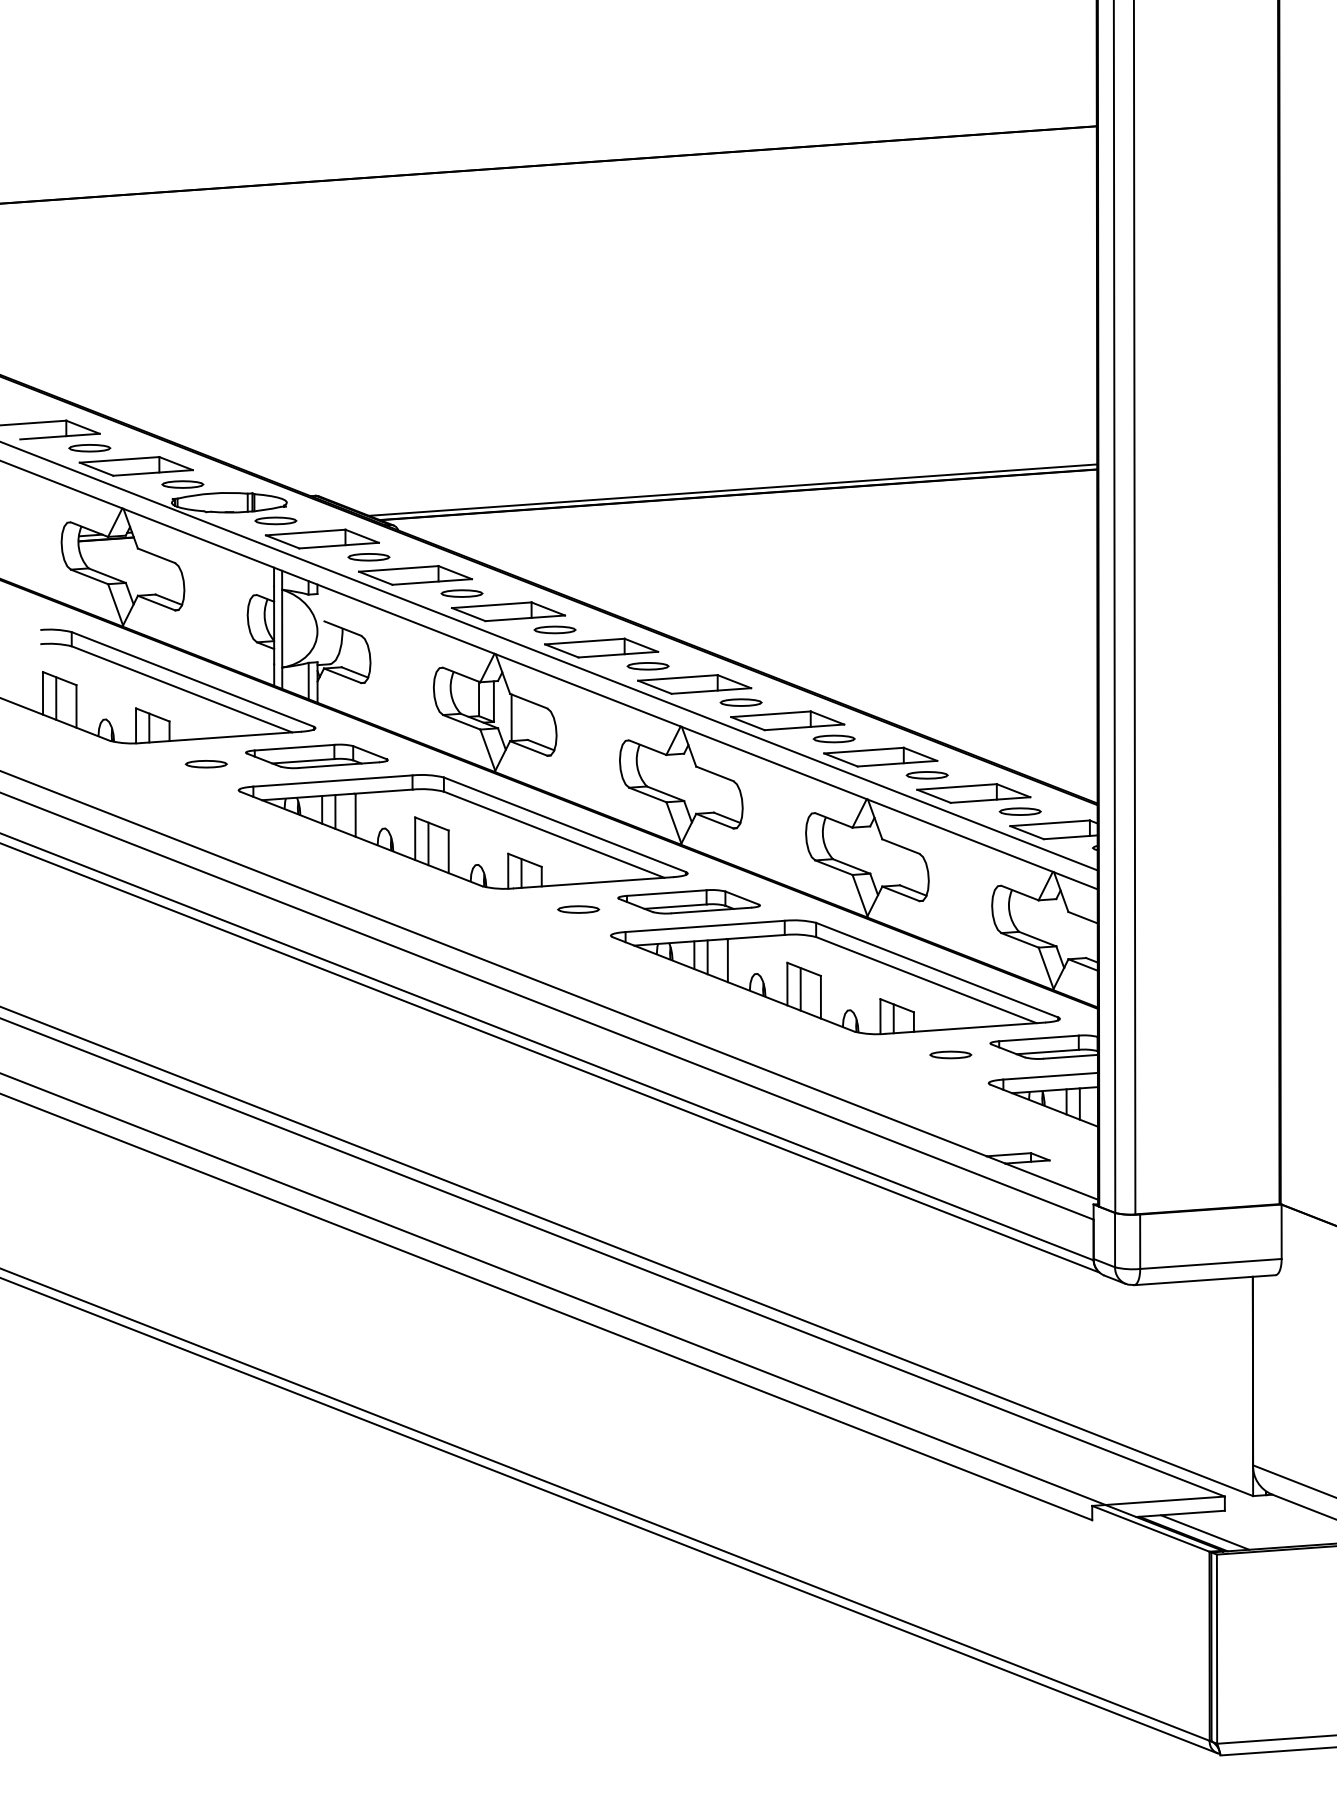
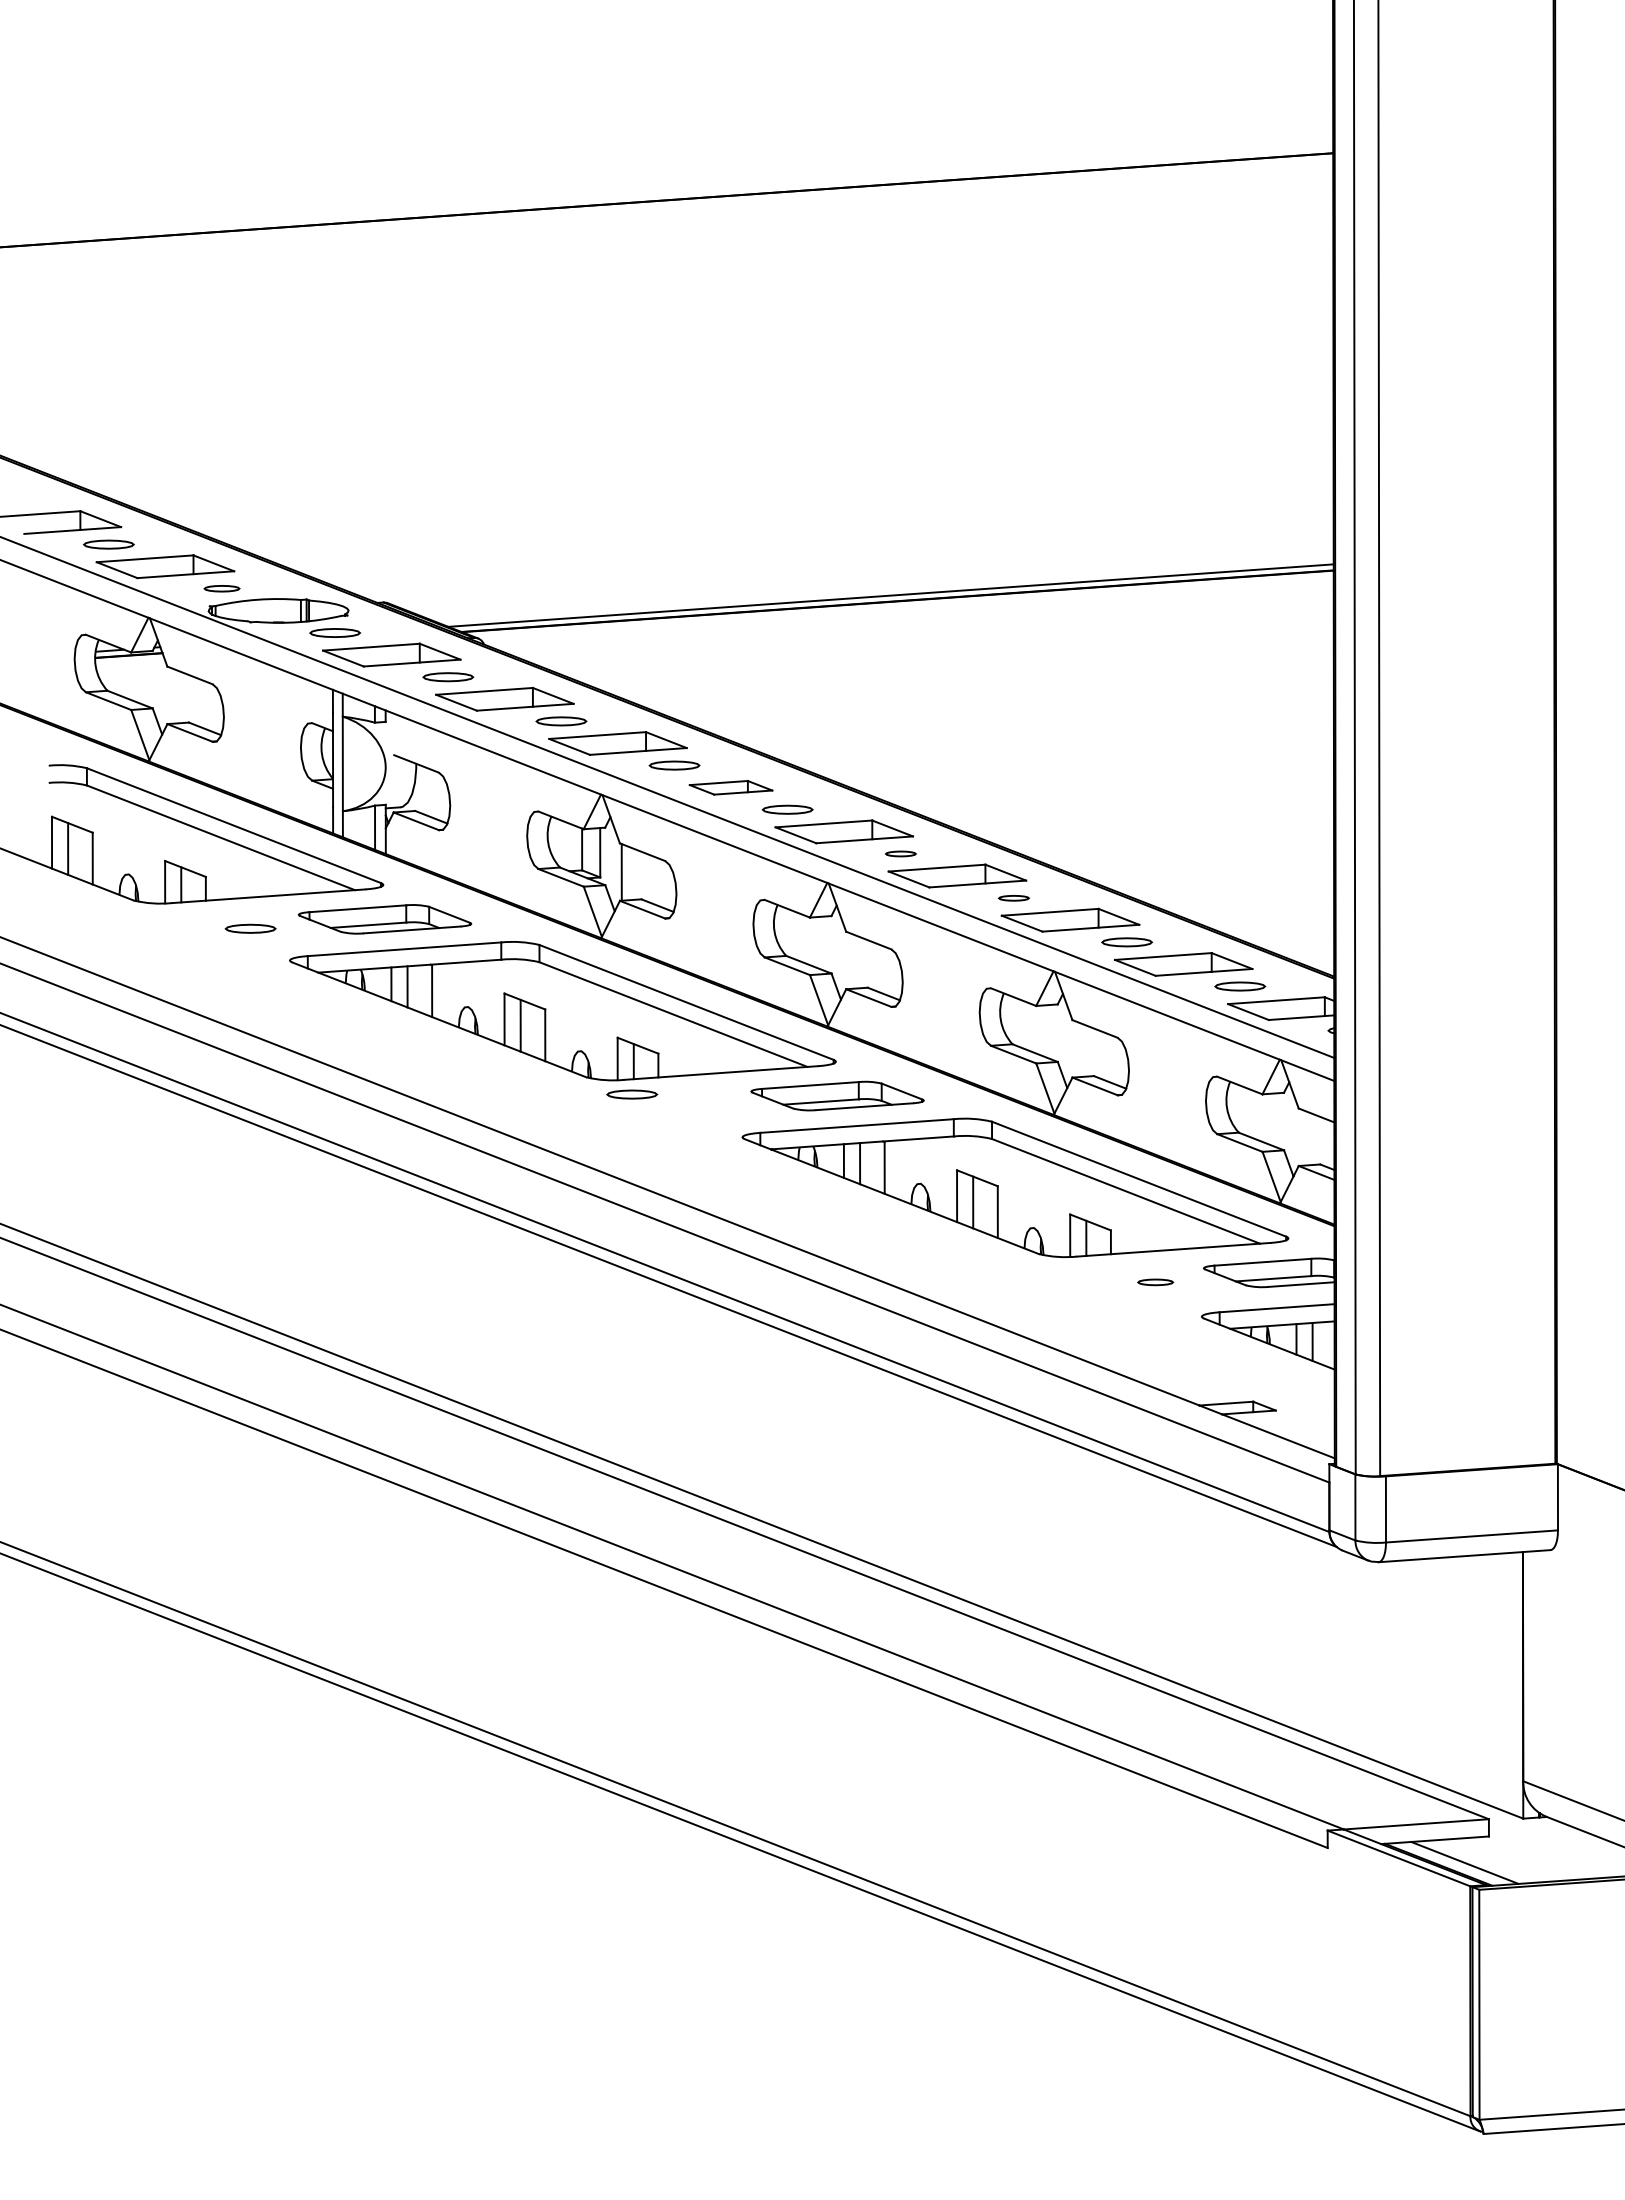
part: (182, 484) -> (221, 588), size x0.7
part: (601, 647) -> (730, 787), size x0.6
part: (740, 702) -> (900, 853), size x0.6
part: (833, 739) -> (1013, 898), size x0.6
part: (578, 909) -> (632, 1094), moved
part: (950, 1055) -> (1155, 1282), size x0.7

